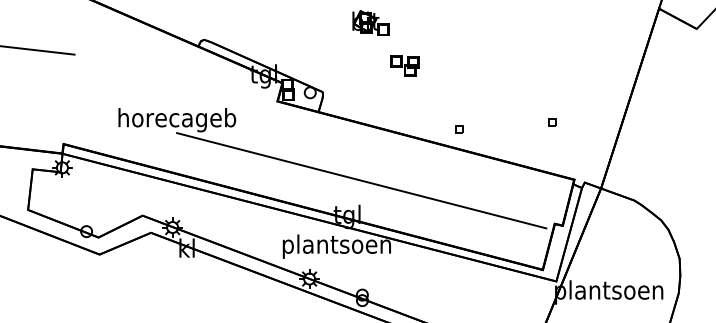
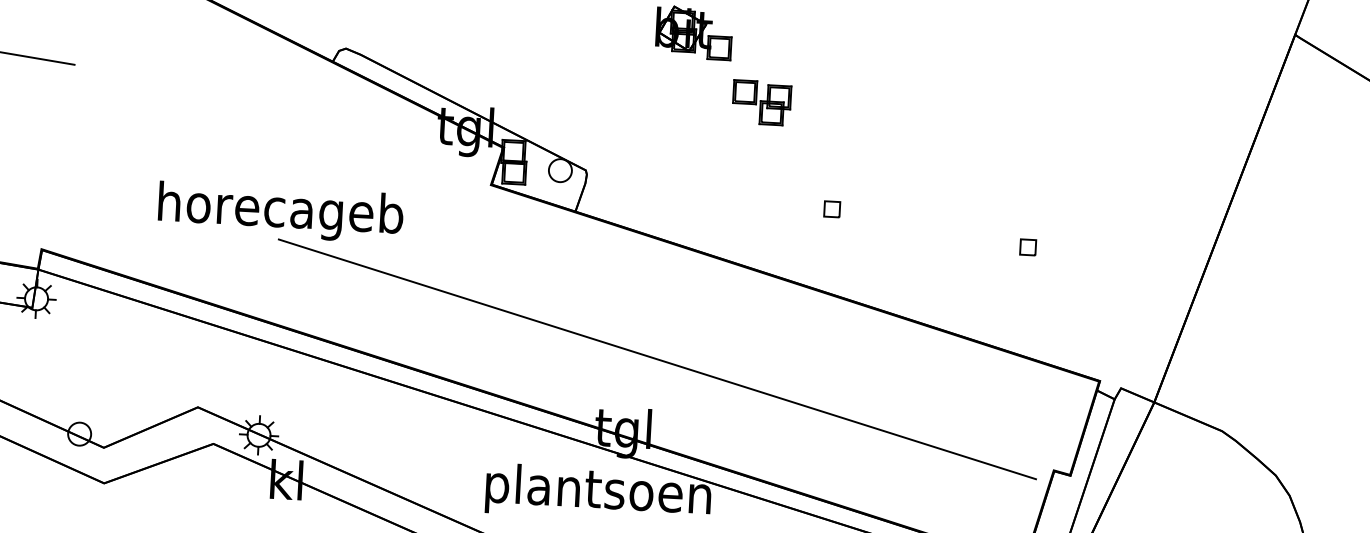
part: (404, 65) -> (760, 101), moved
part: (552, 122) -> (1028, 247), moved
part: (459, 129) -> (831, 209), moved

